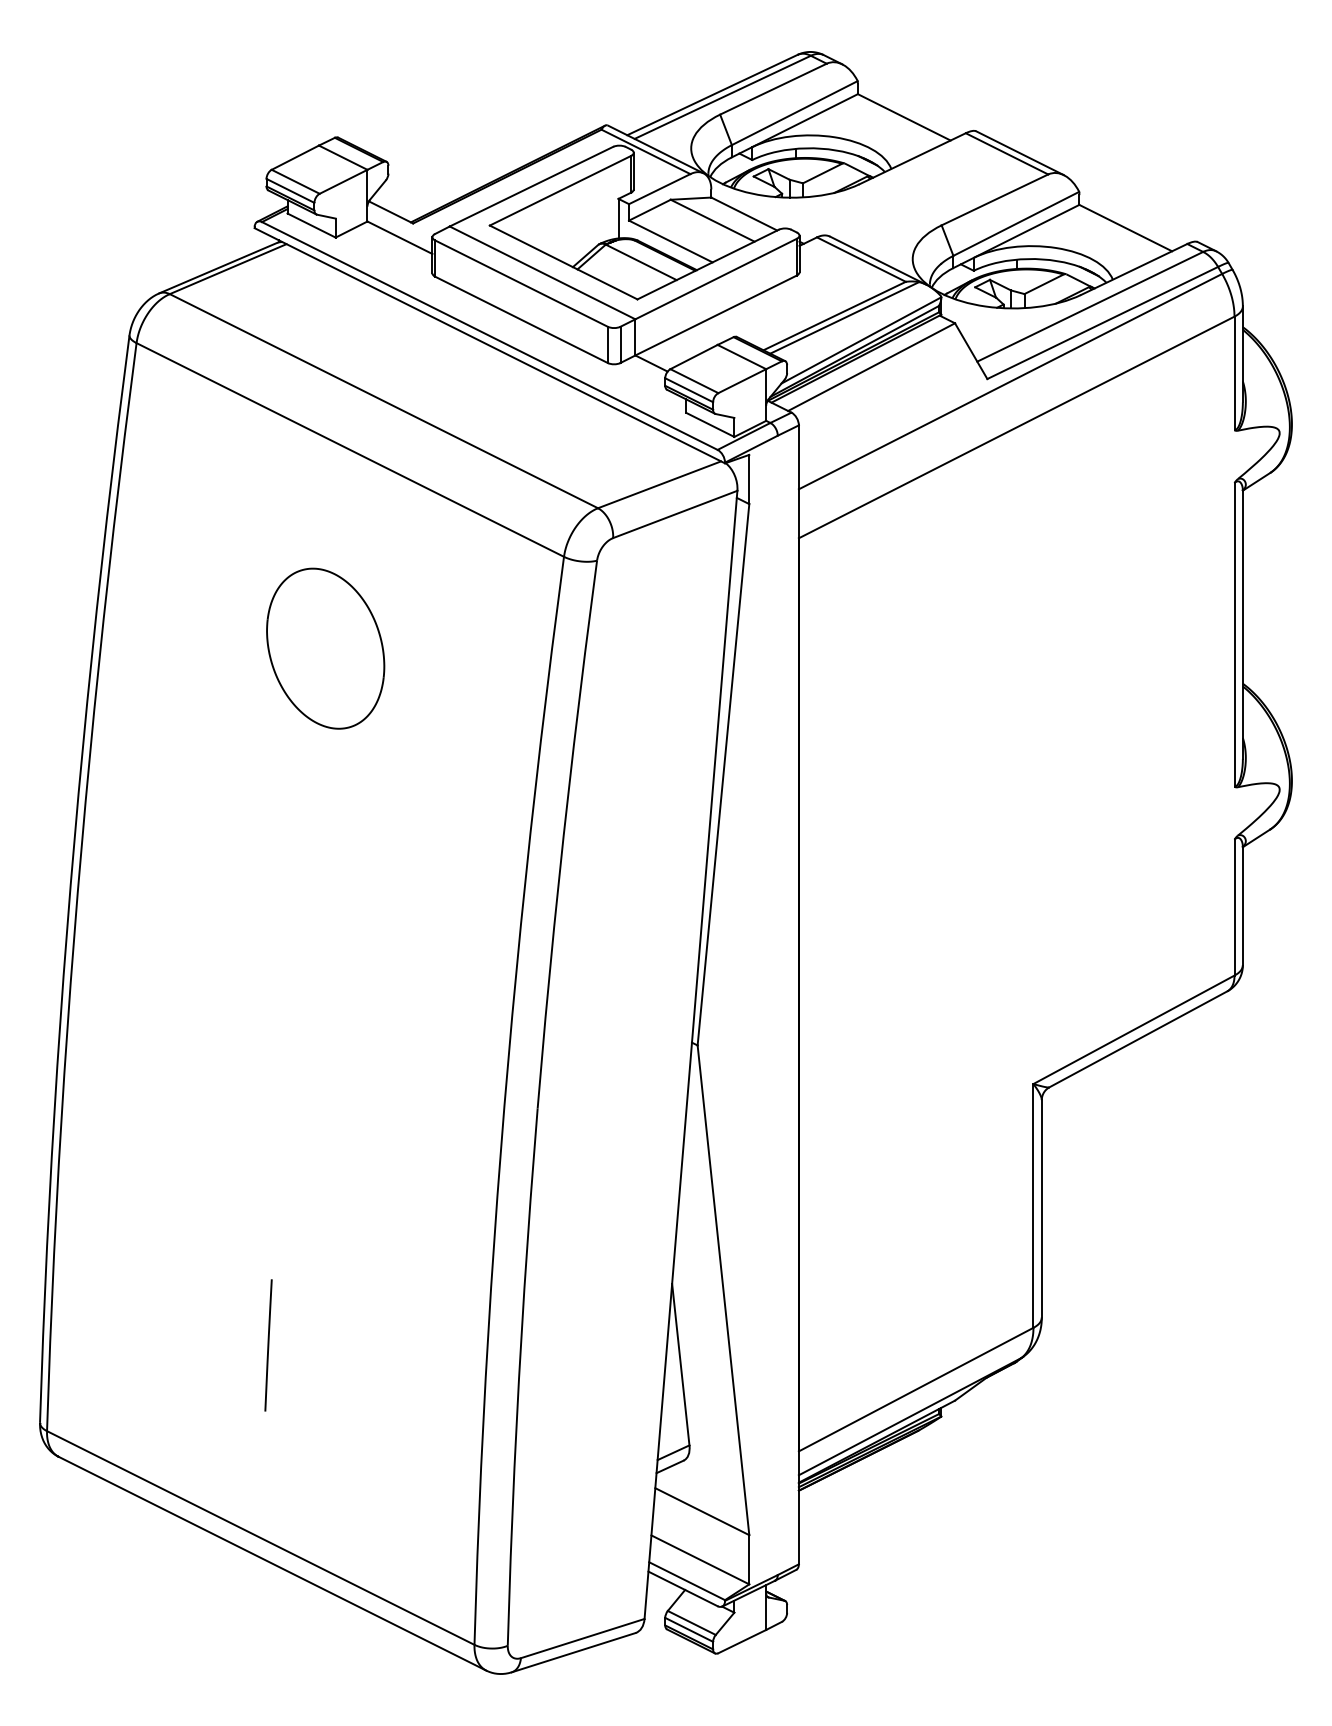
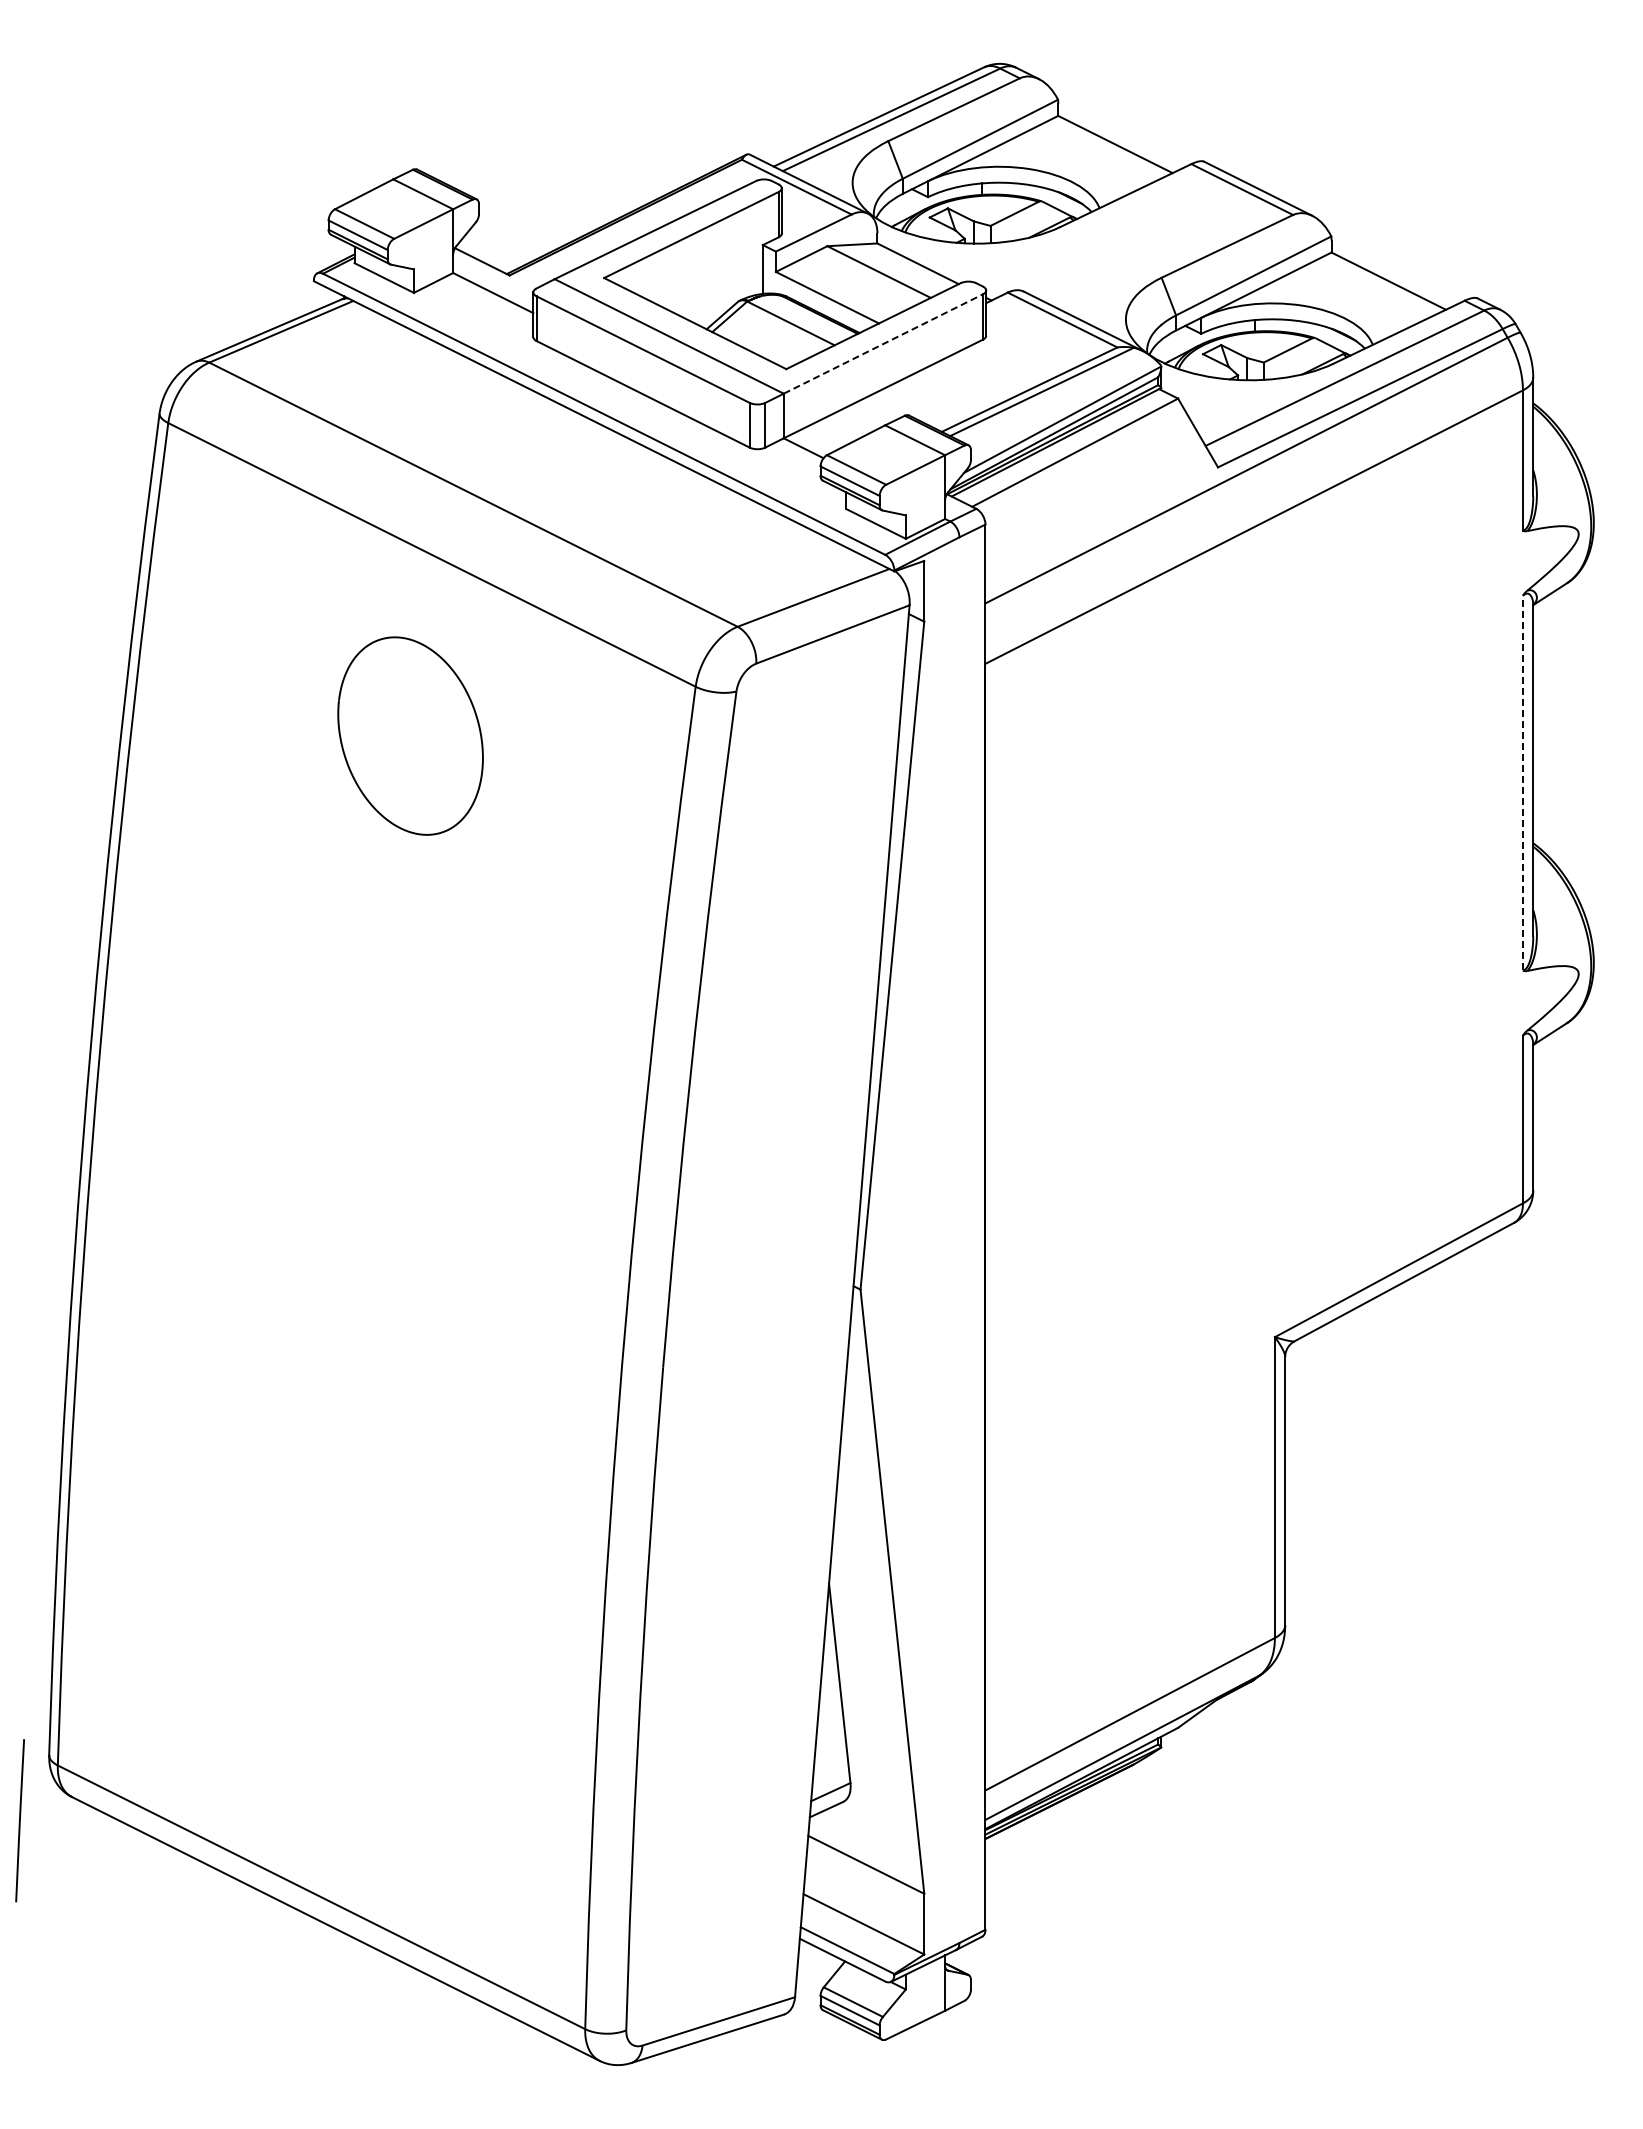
line: (716, 278) -> (883, 343), solid -> dashed
line: (1234, 634) -> (1522, 782), solid -> dashed
part: (325, 648) -> (410, 735), moved
line: (268, 1345) -> (19, 1820), moved

